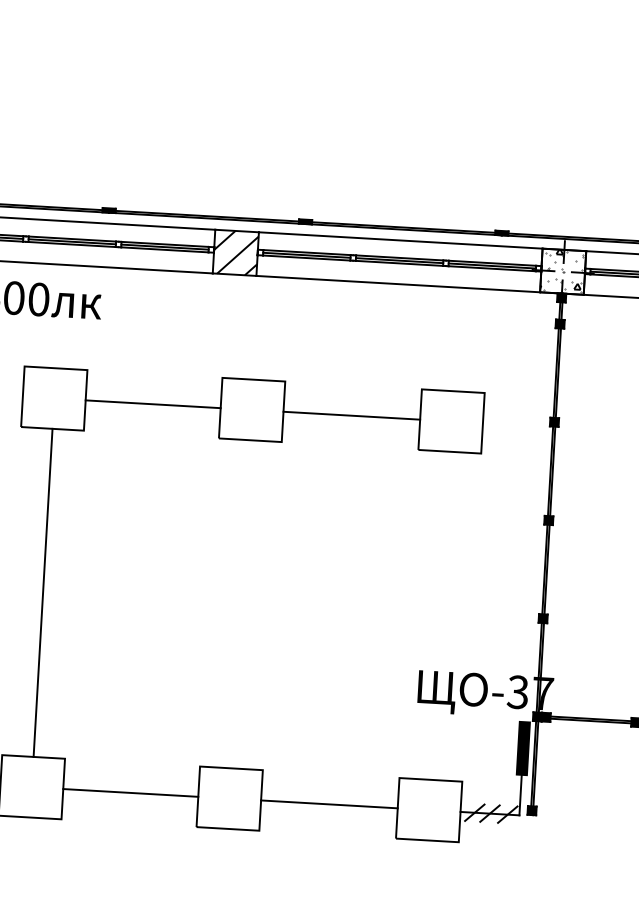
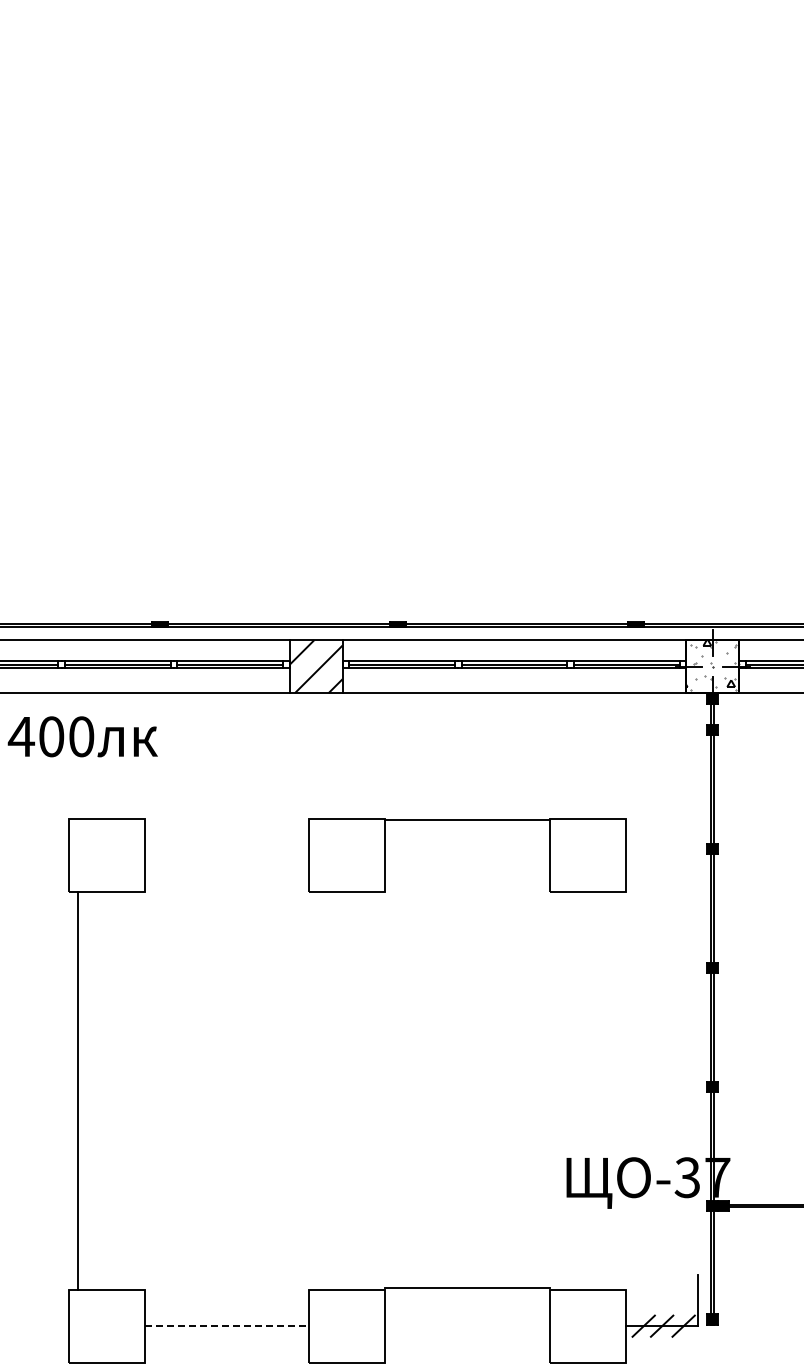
line: (152, 404) -> (226, 855), removed
line: (351, 415) -> (467, 820), moved
line: (43, 592) -> (78, 1090), moved
fill: (523, 748) -> (697, 1245), removed
line: (130, 793) -> (226, 1326), solid -> dashed
line: (329, 804) -> (467, 1288), moved

